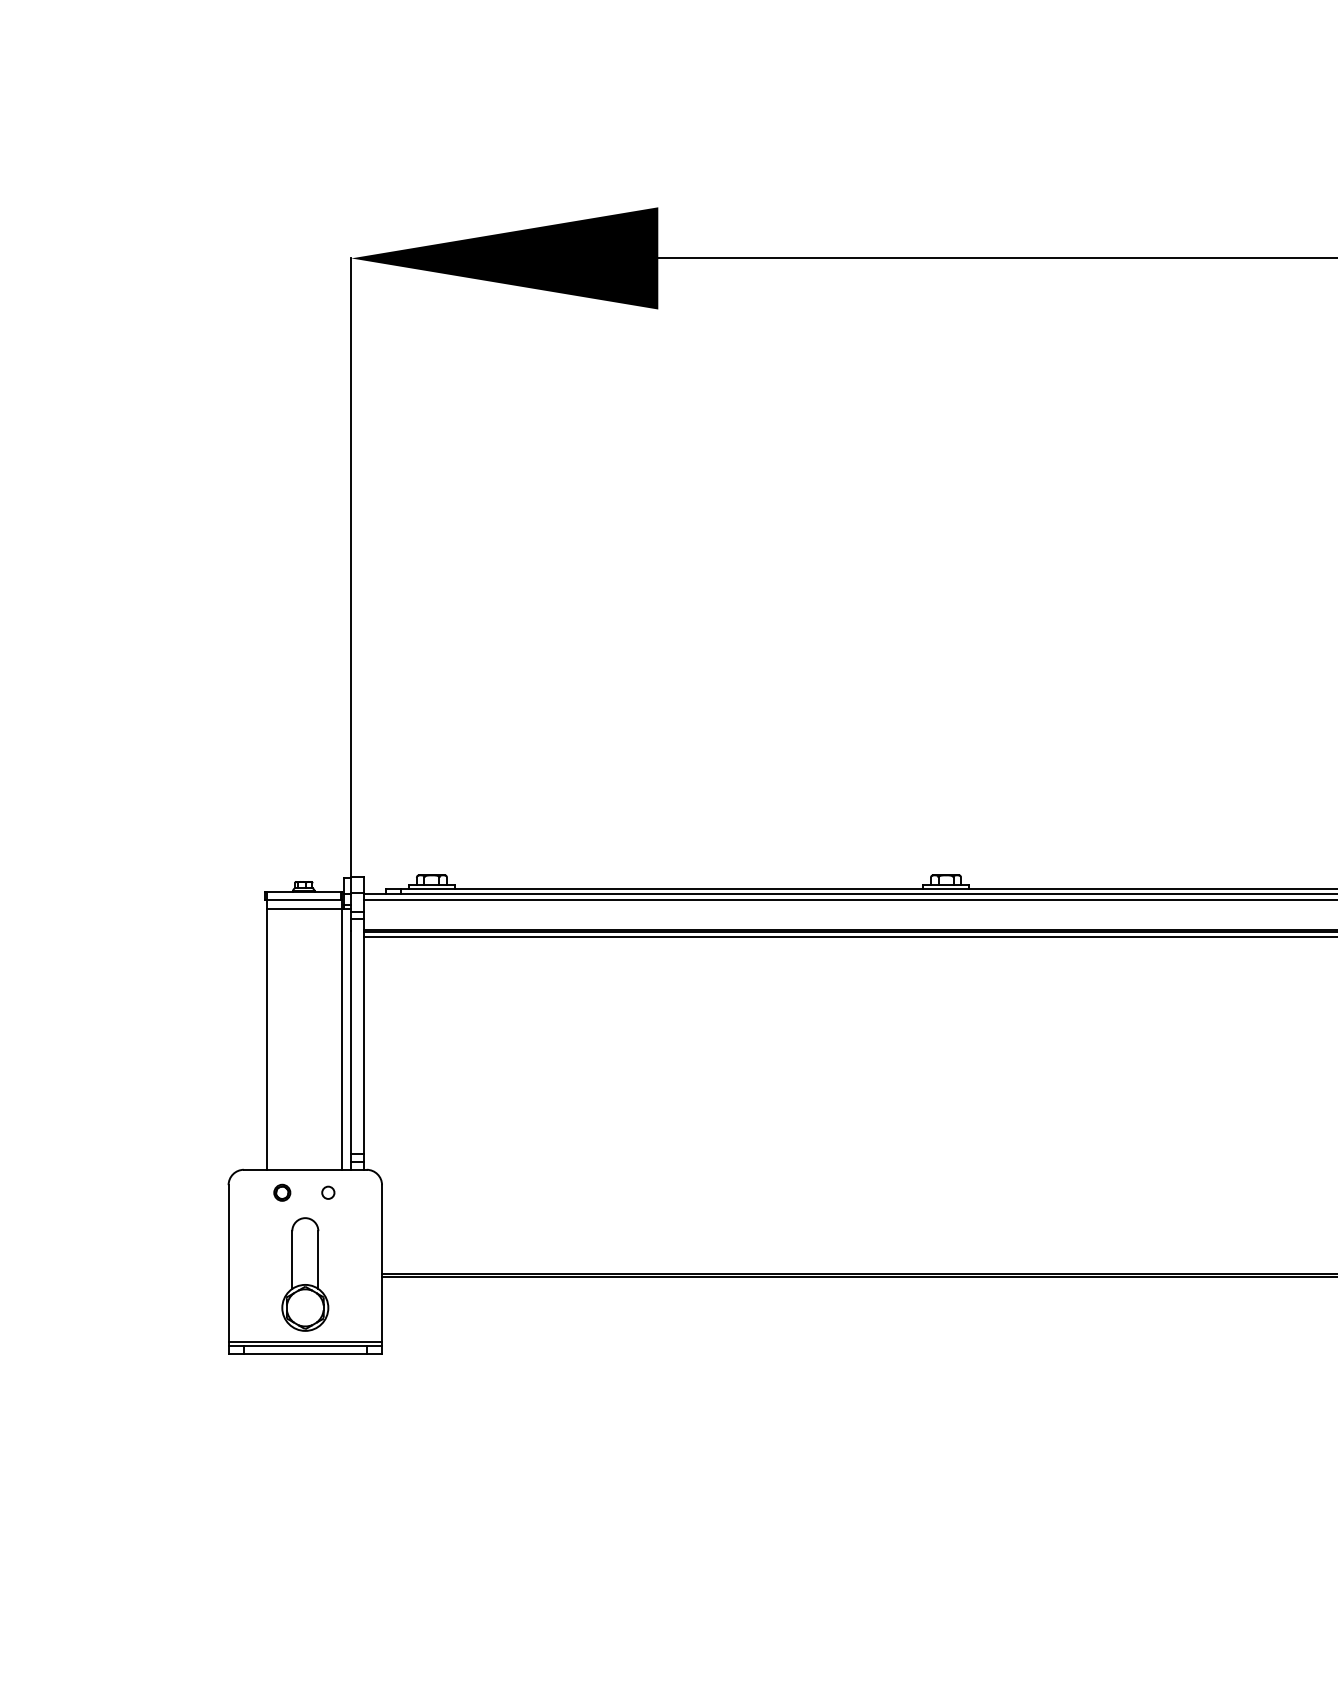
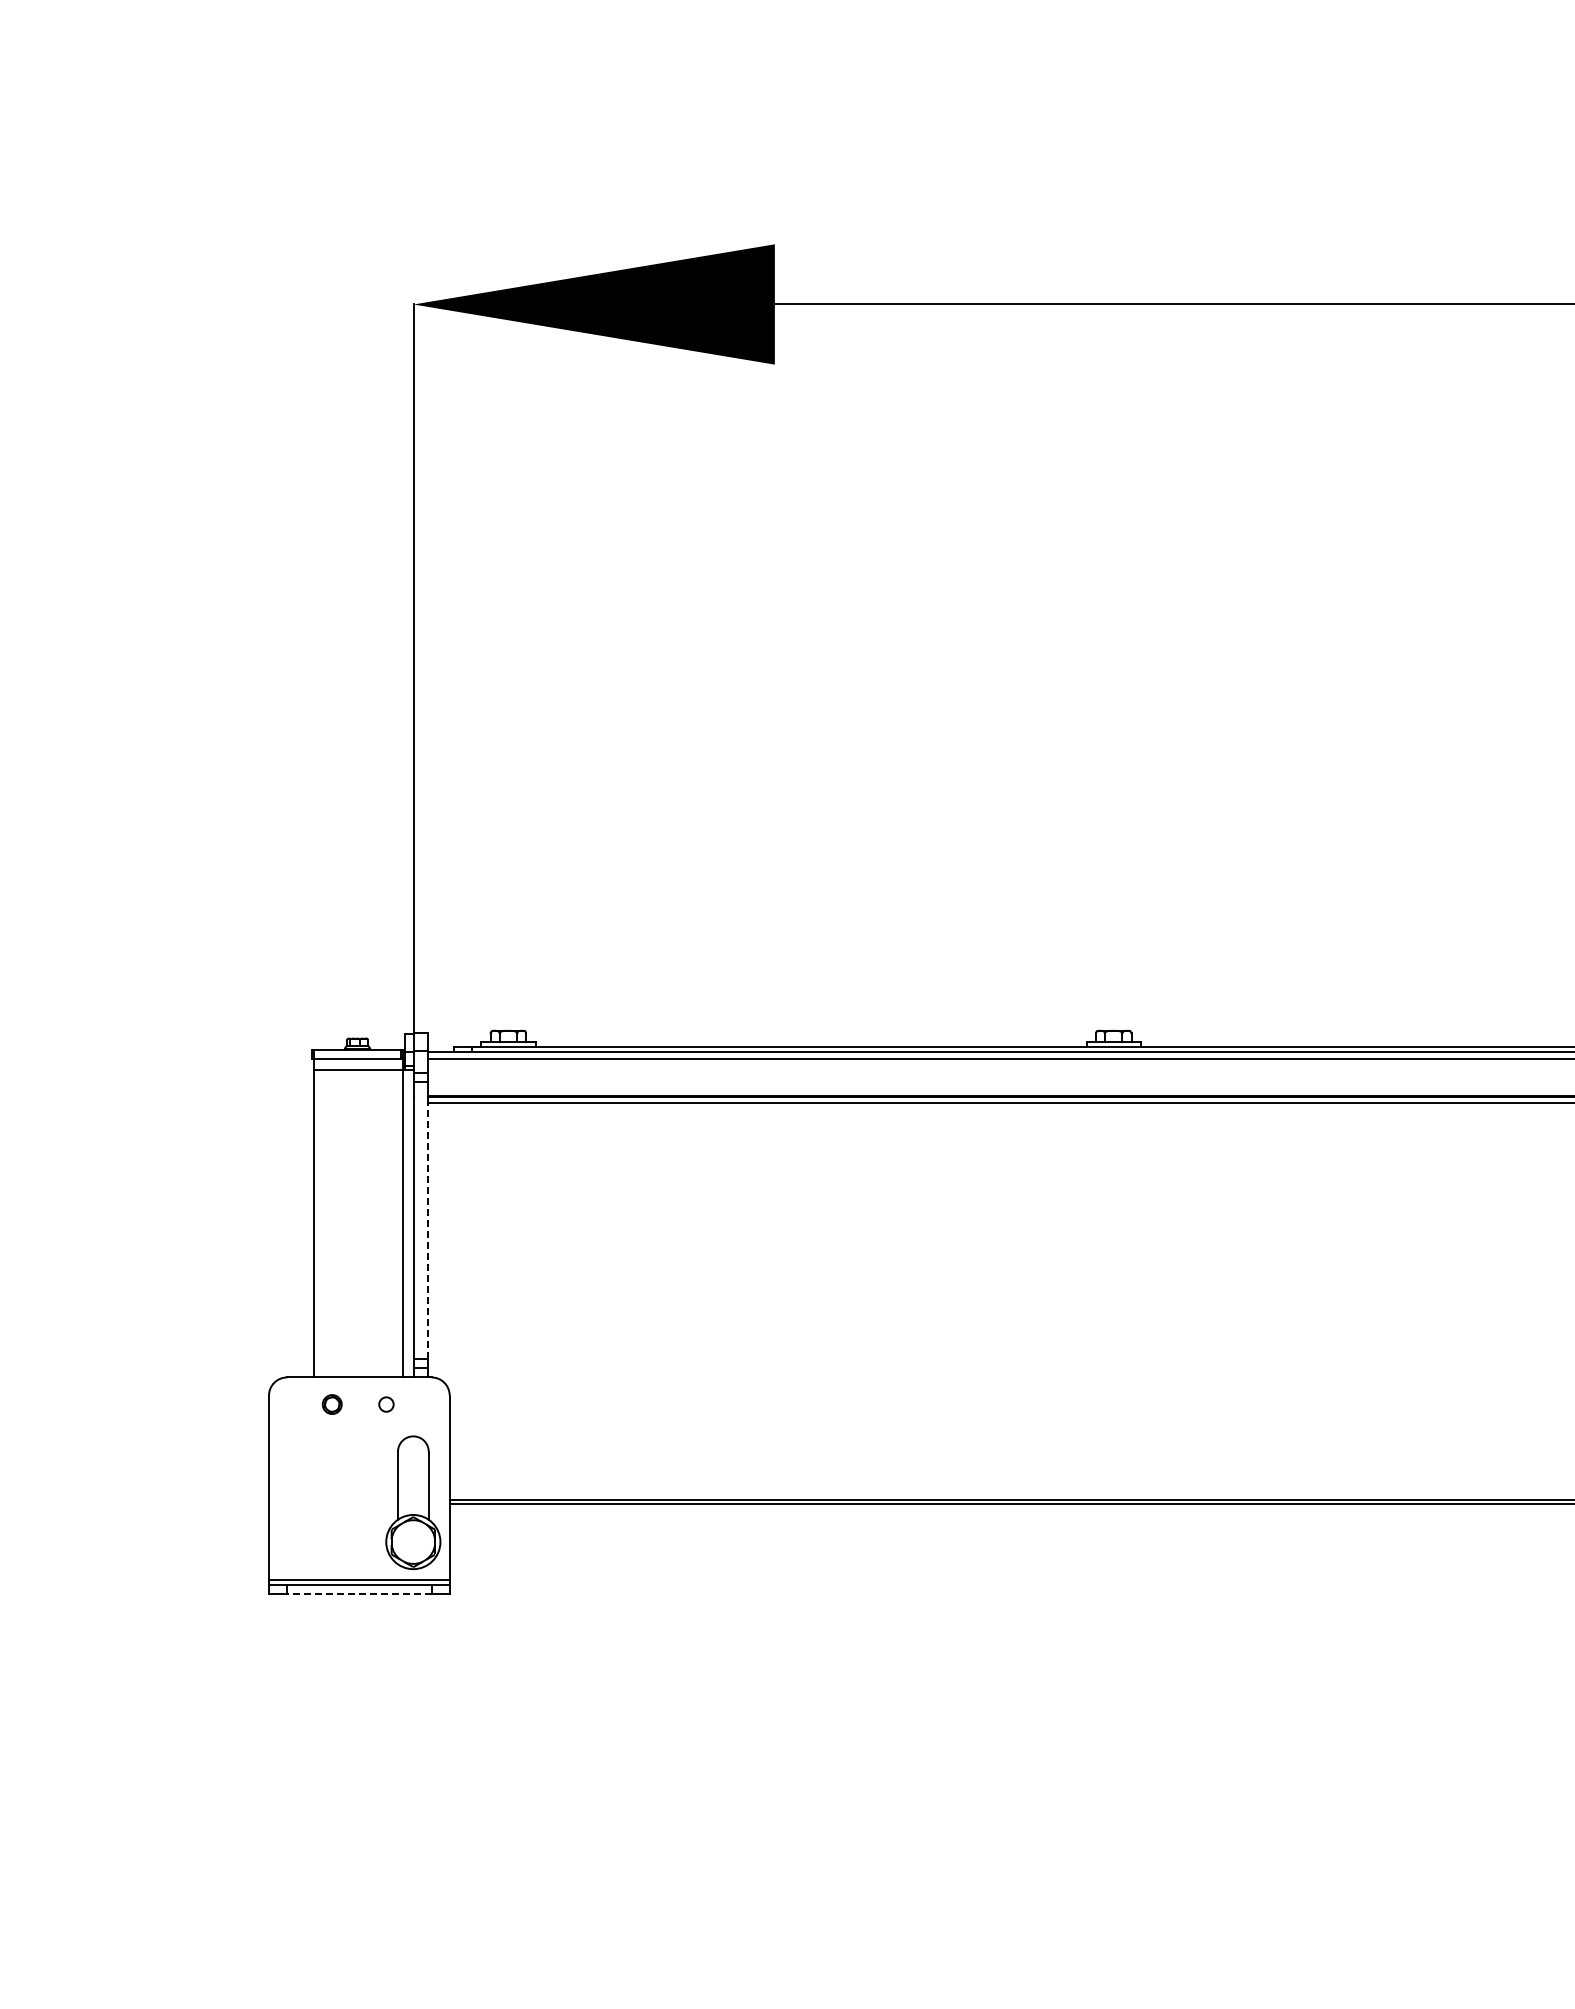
line: (364, 1044) -> (428, 1230), solid -> dashed
part: (305, 1274) -> (413, 1502), moved
line: (304, 1354) -> (358, 1594), solid -> dashed

